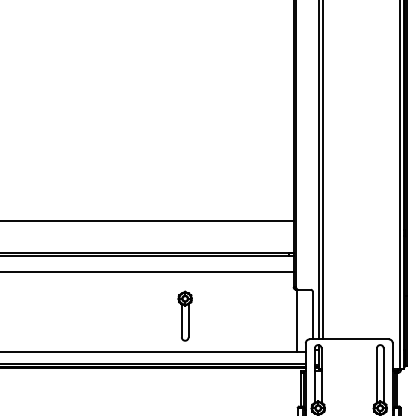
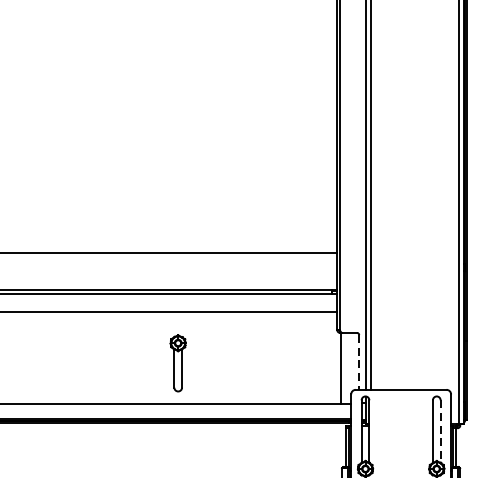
part: (184, 315) -> (177, 362), moved
line: (312, 315) -> (358, 362), solid -> dashed
line: (383, 376) -> (440, 432), solid -> dashed

